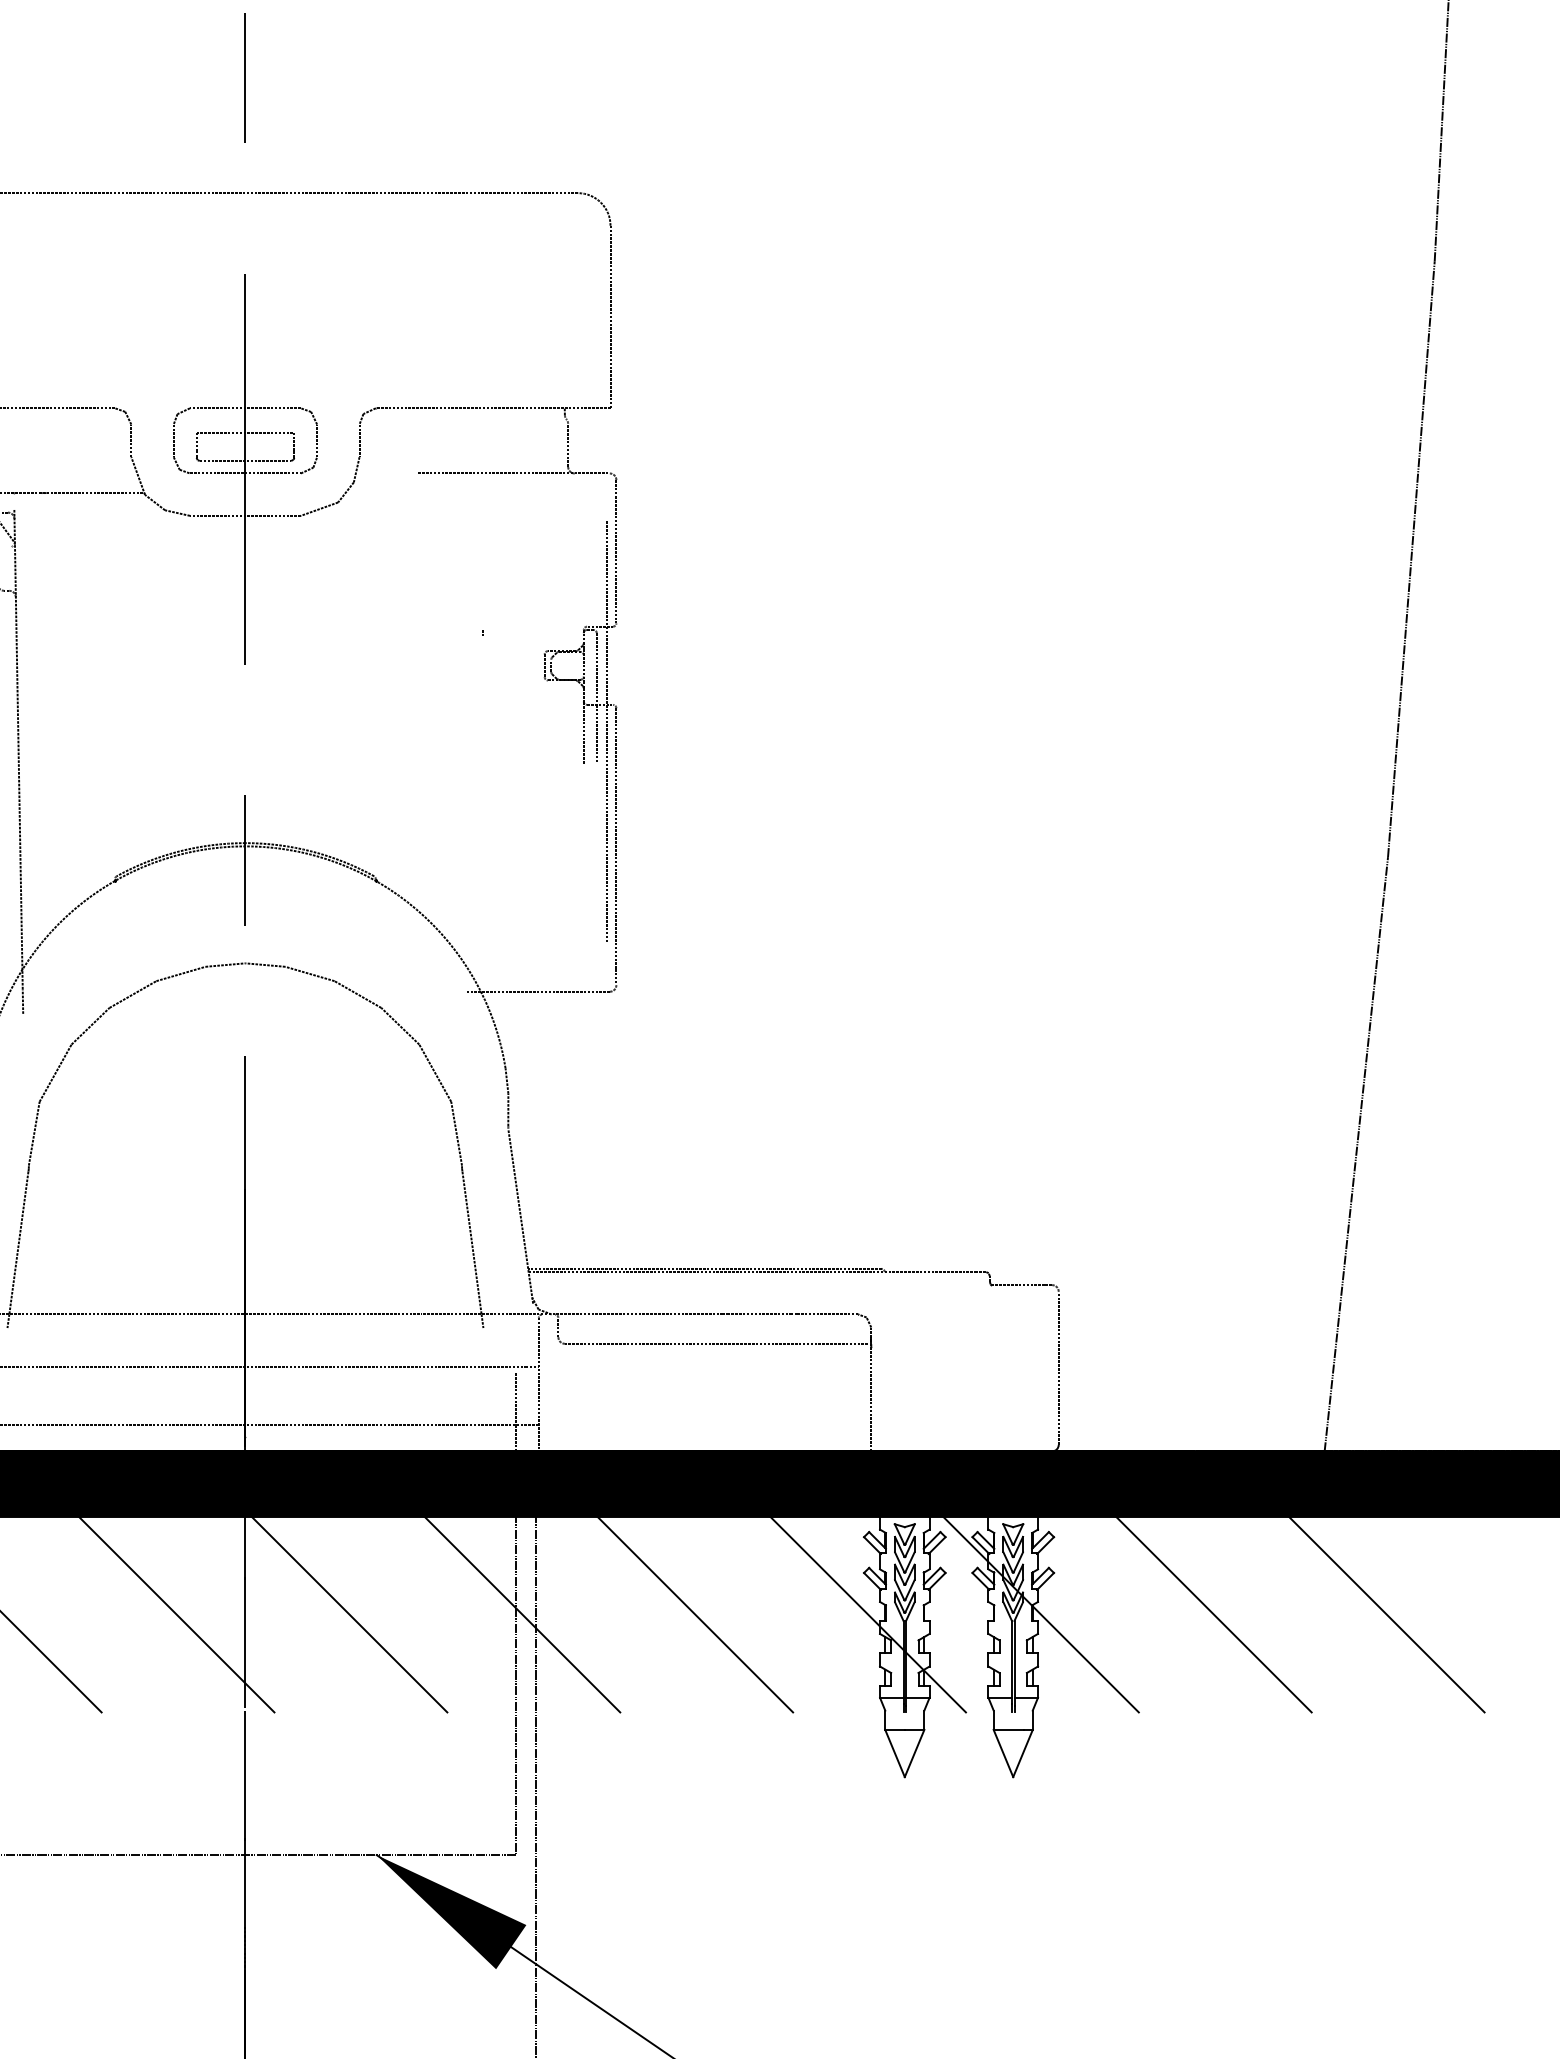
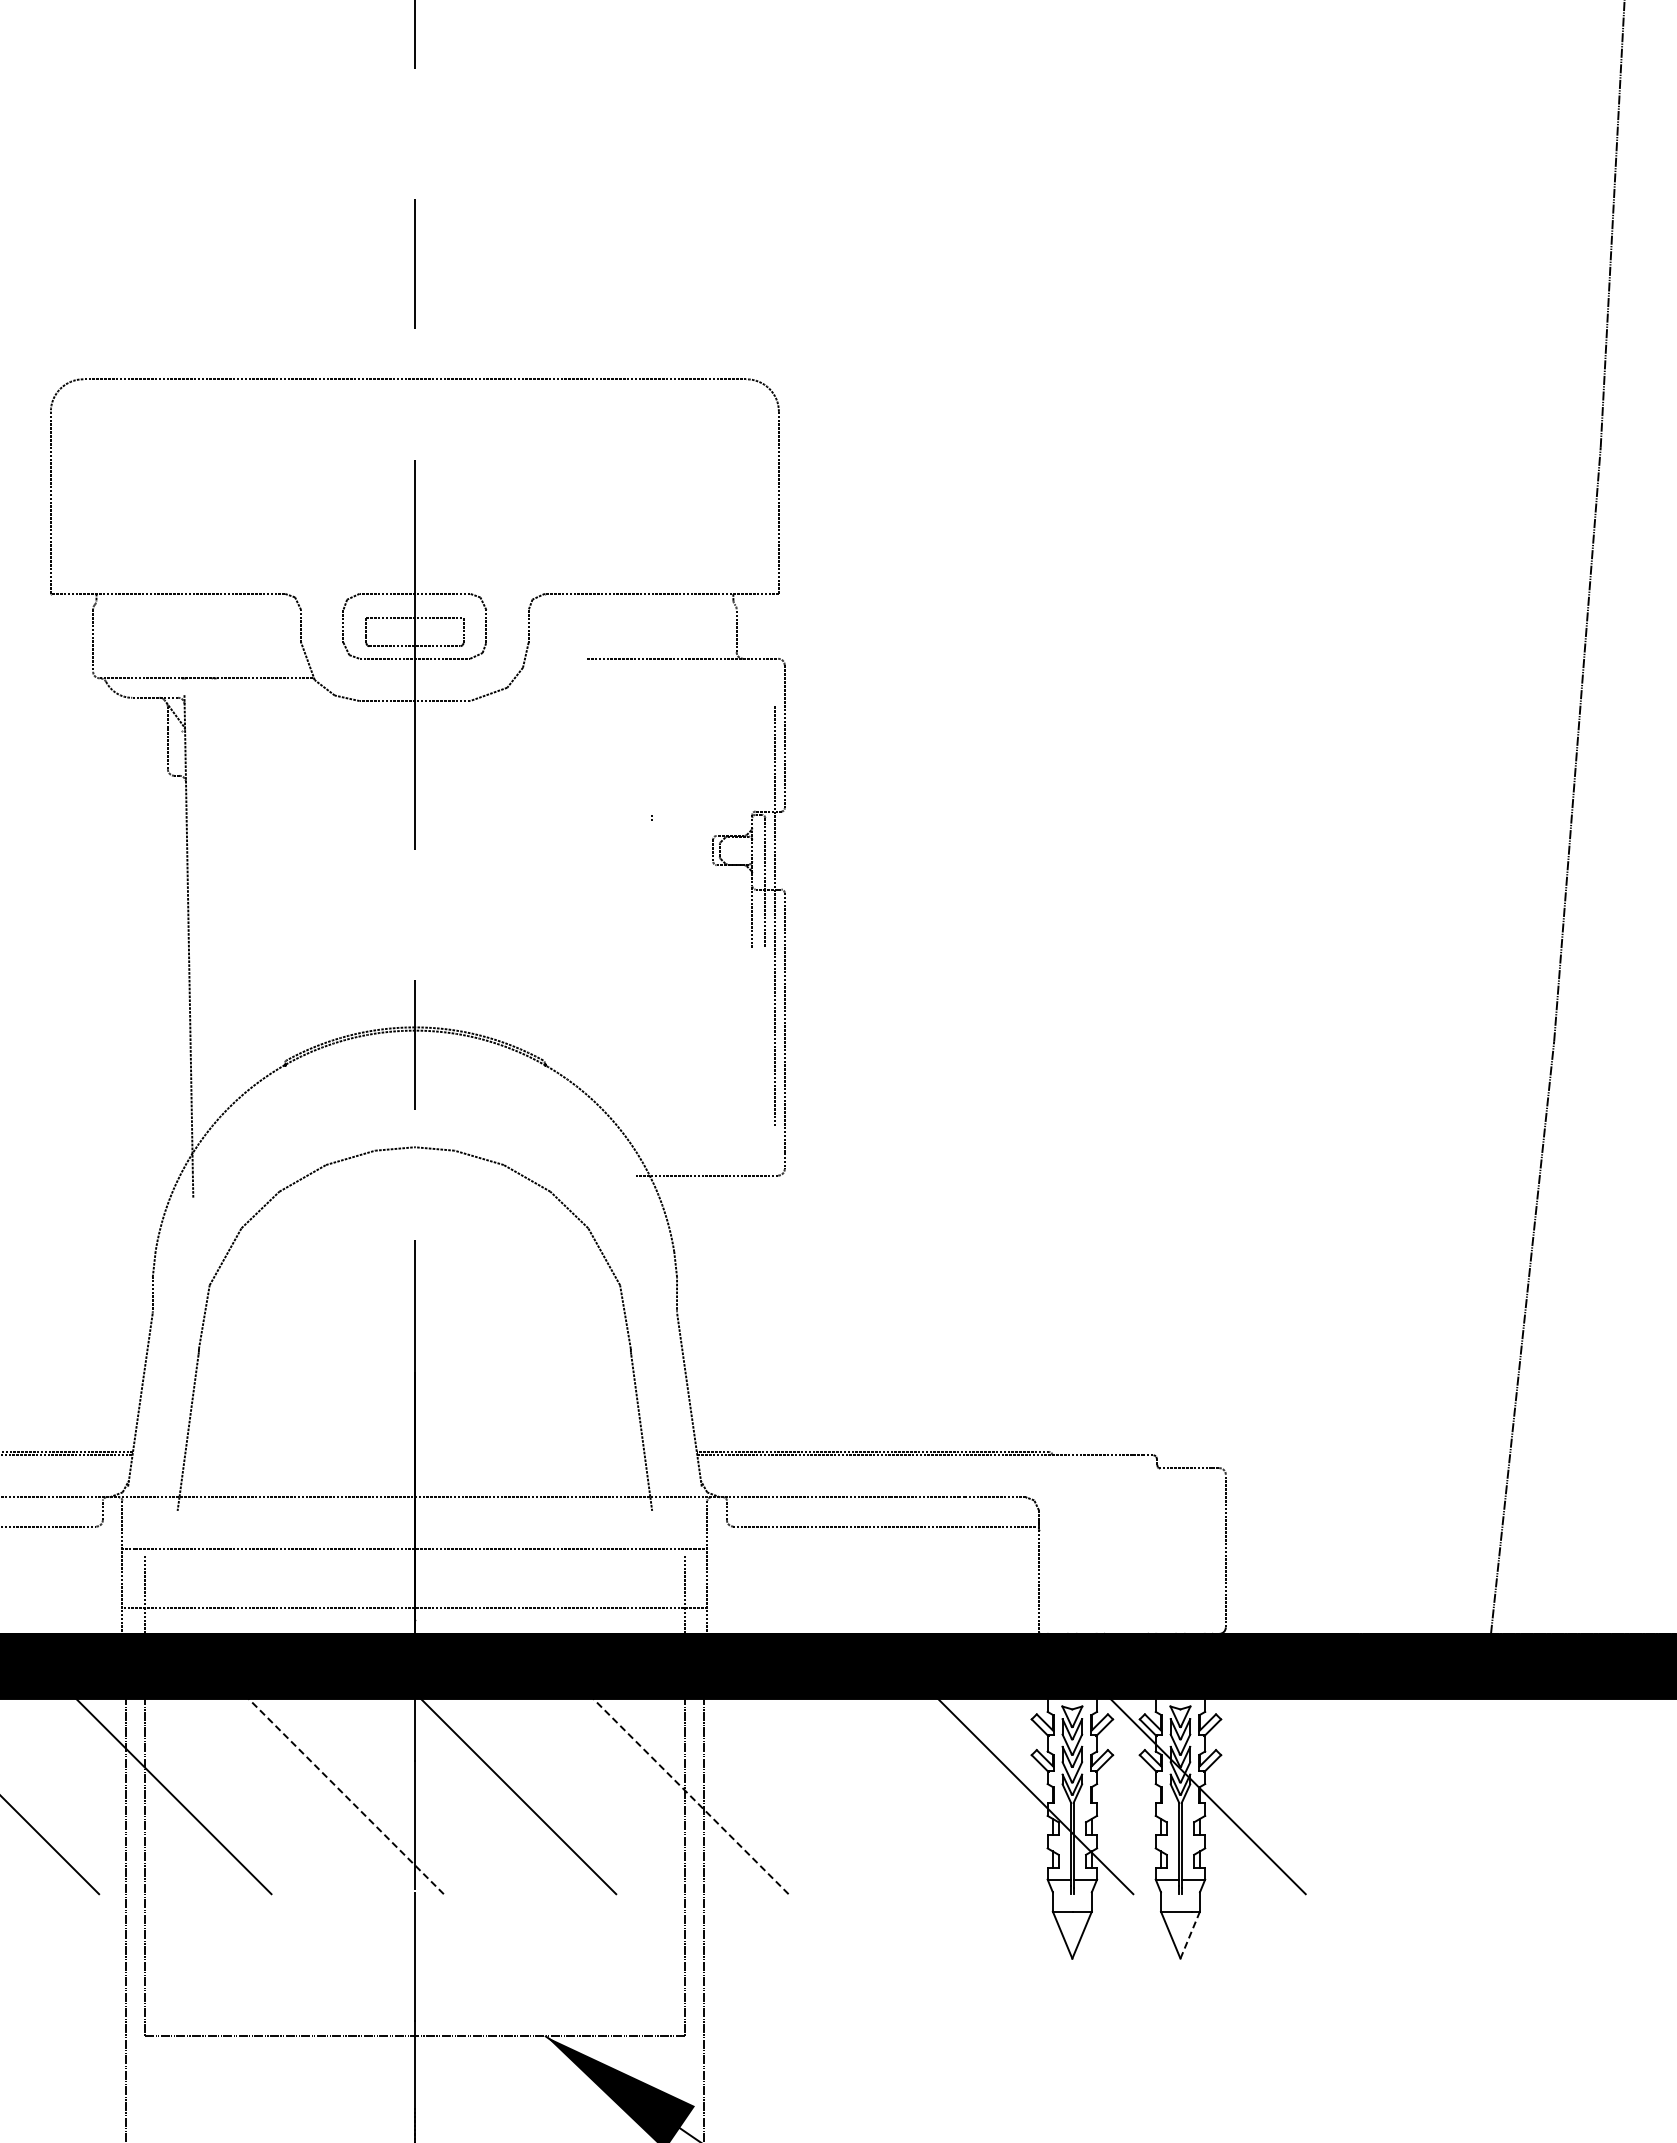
line: (175, 1614) -> (345, 1796), solid -> dashed
line: (521, 1614) -> (690, 1796), solid -> dashed
line: (694, 1614) -> (862, 1796), removed
line: (1213, 1614) -> (1380, 1796), removed
line: (1386, 1614) -> (1552, 1796), removed
line: (1023, 1752) -> (1190, 1934), solid -> dashed

